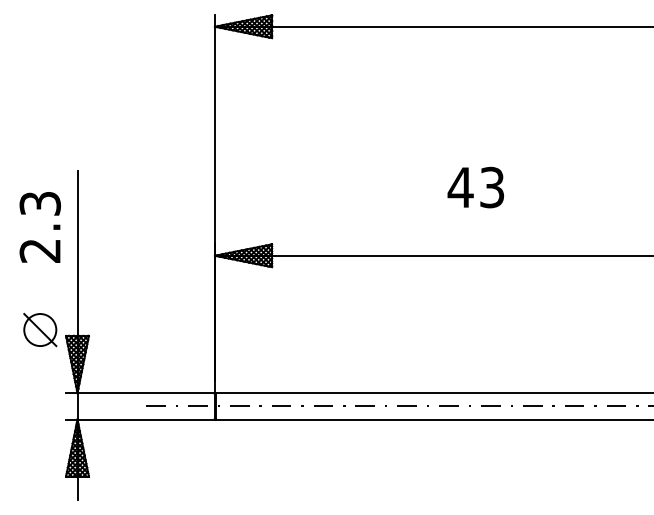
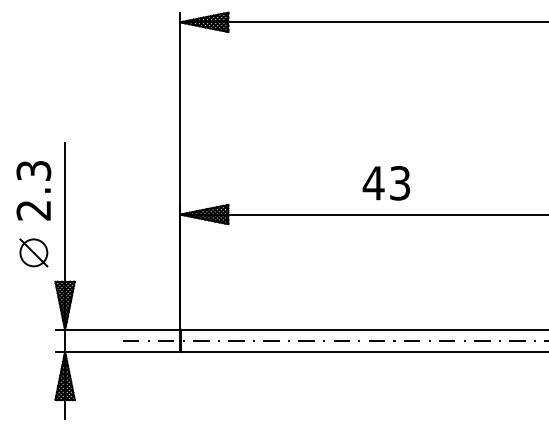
text: (475, 187) -> (386, 183), moved
part: (39, 329) -> (33, 252), moved

